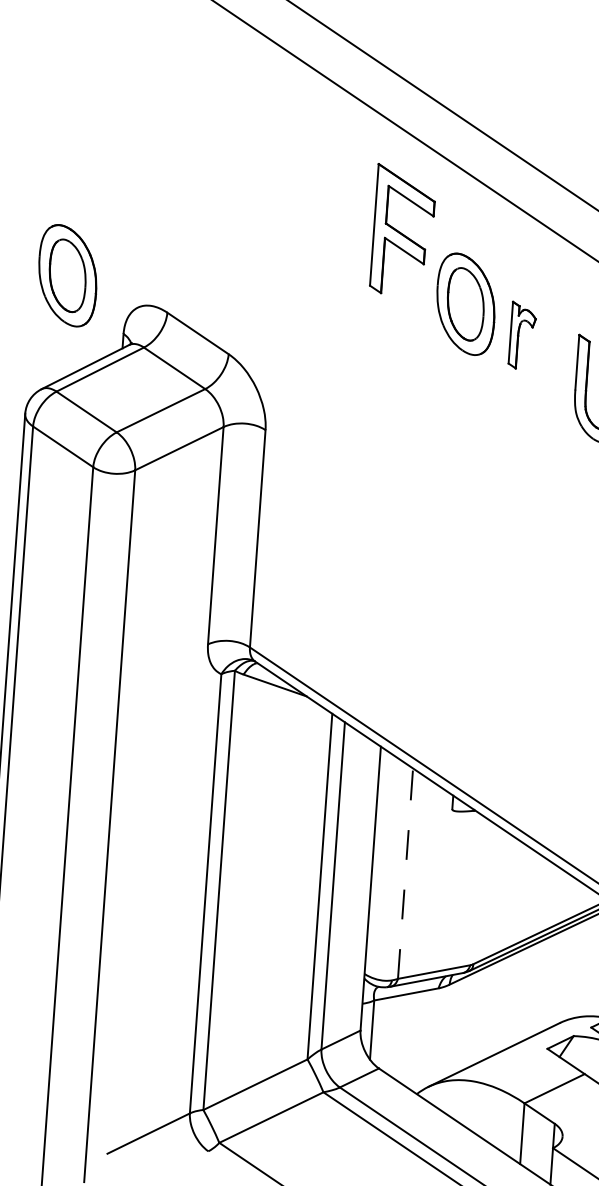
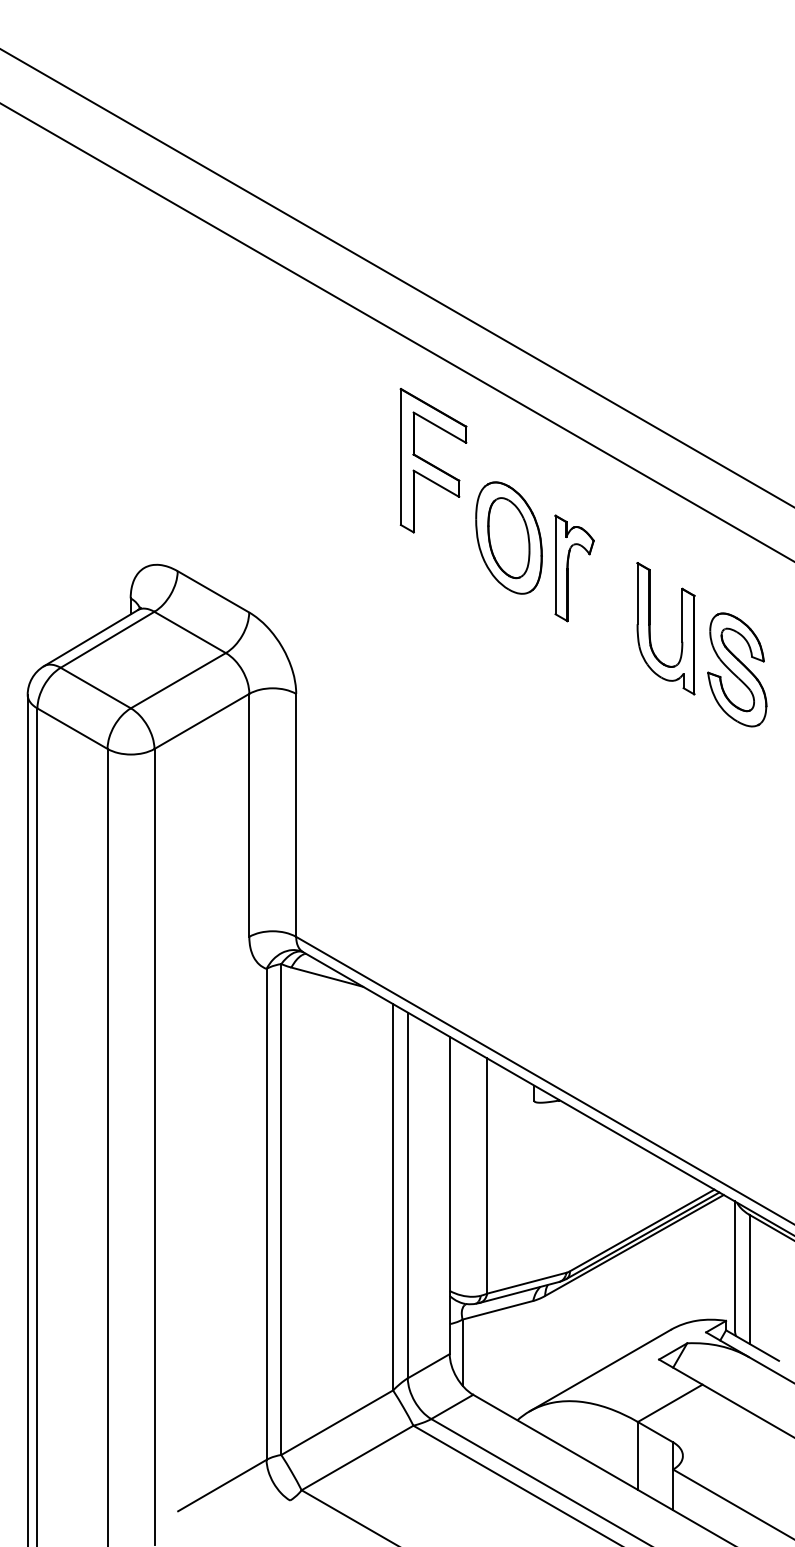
part: (67, 275) -> (63, 537), removed
part: (522, 335) -> (574, 568), size x1.43
line: (405, 874) -> (487, 1176), dashed -> solid

